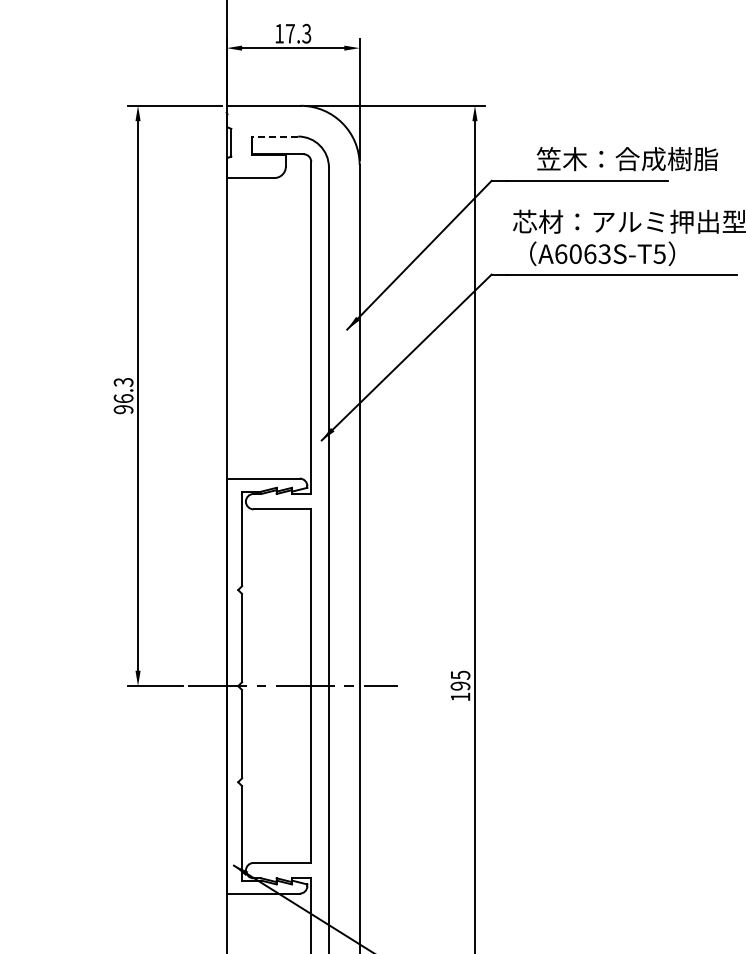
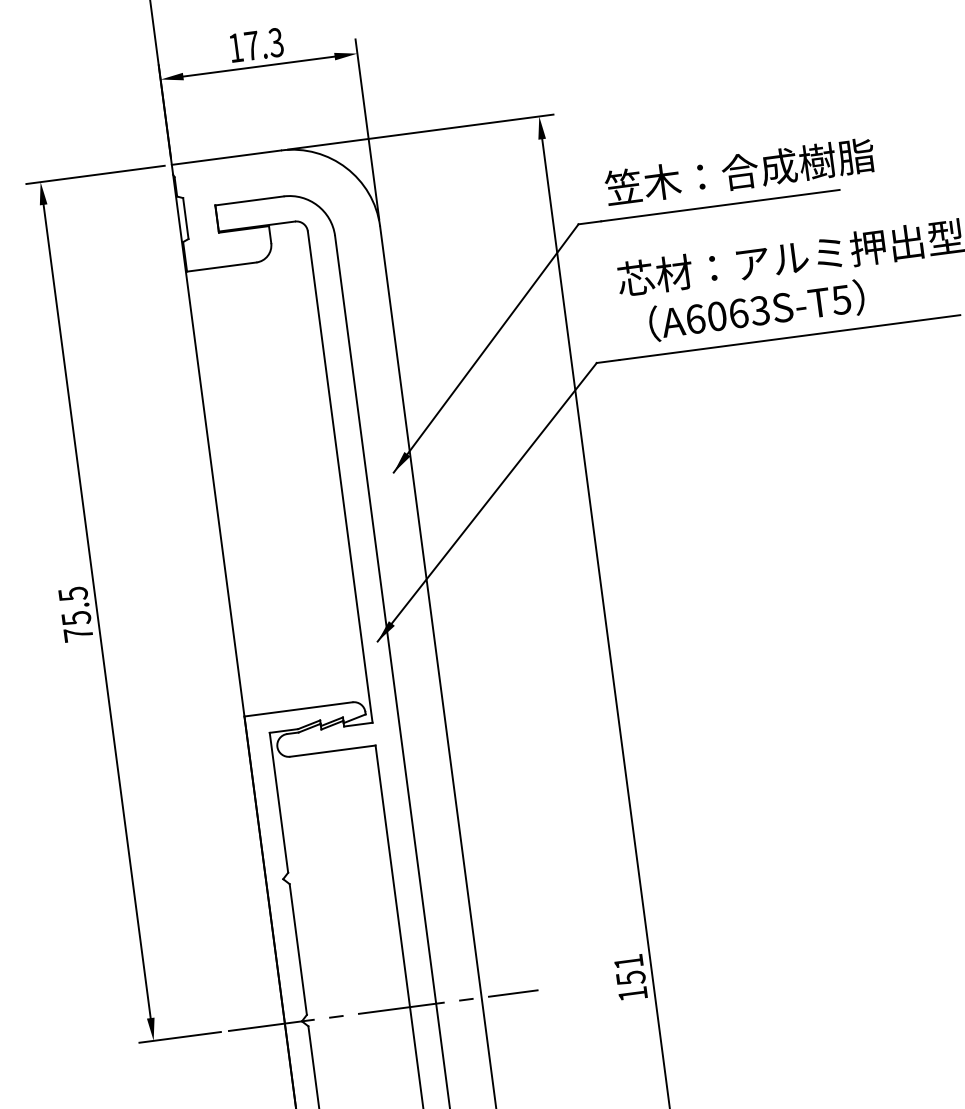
line: (274, 136) -> (248, 200), dashed -> solid
text: (627, 159) -> (740, 172), moved
text: (123, 396) -> (75, 615), 96.3 -> 75.5
text: (460, 680) -> (629, 969), 195 -> 151

